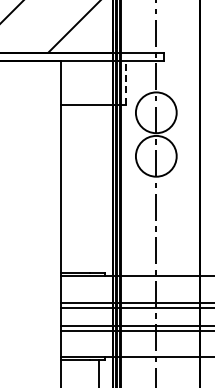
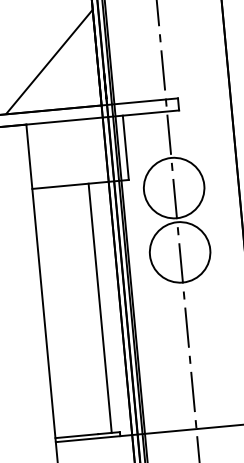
line: (126, 82) -> (125, 147), dashed -> solid
line: (99, 188) -> (100, 307), added

